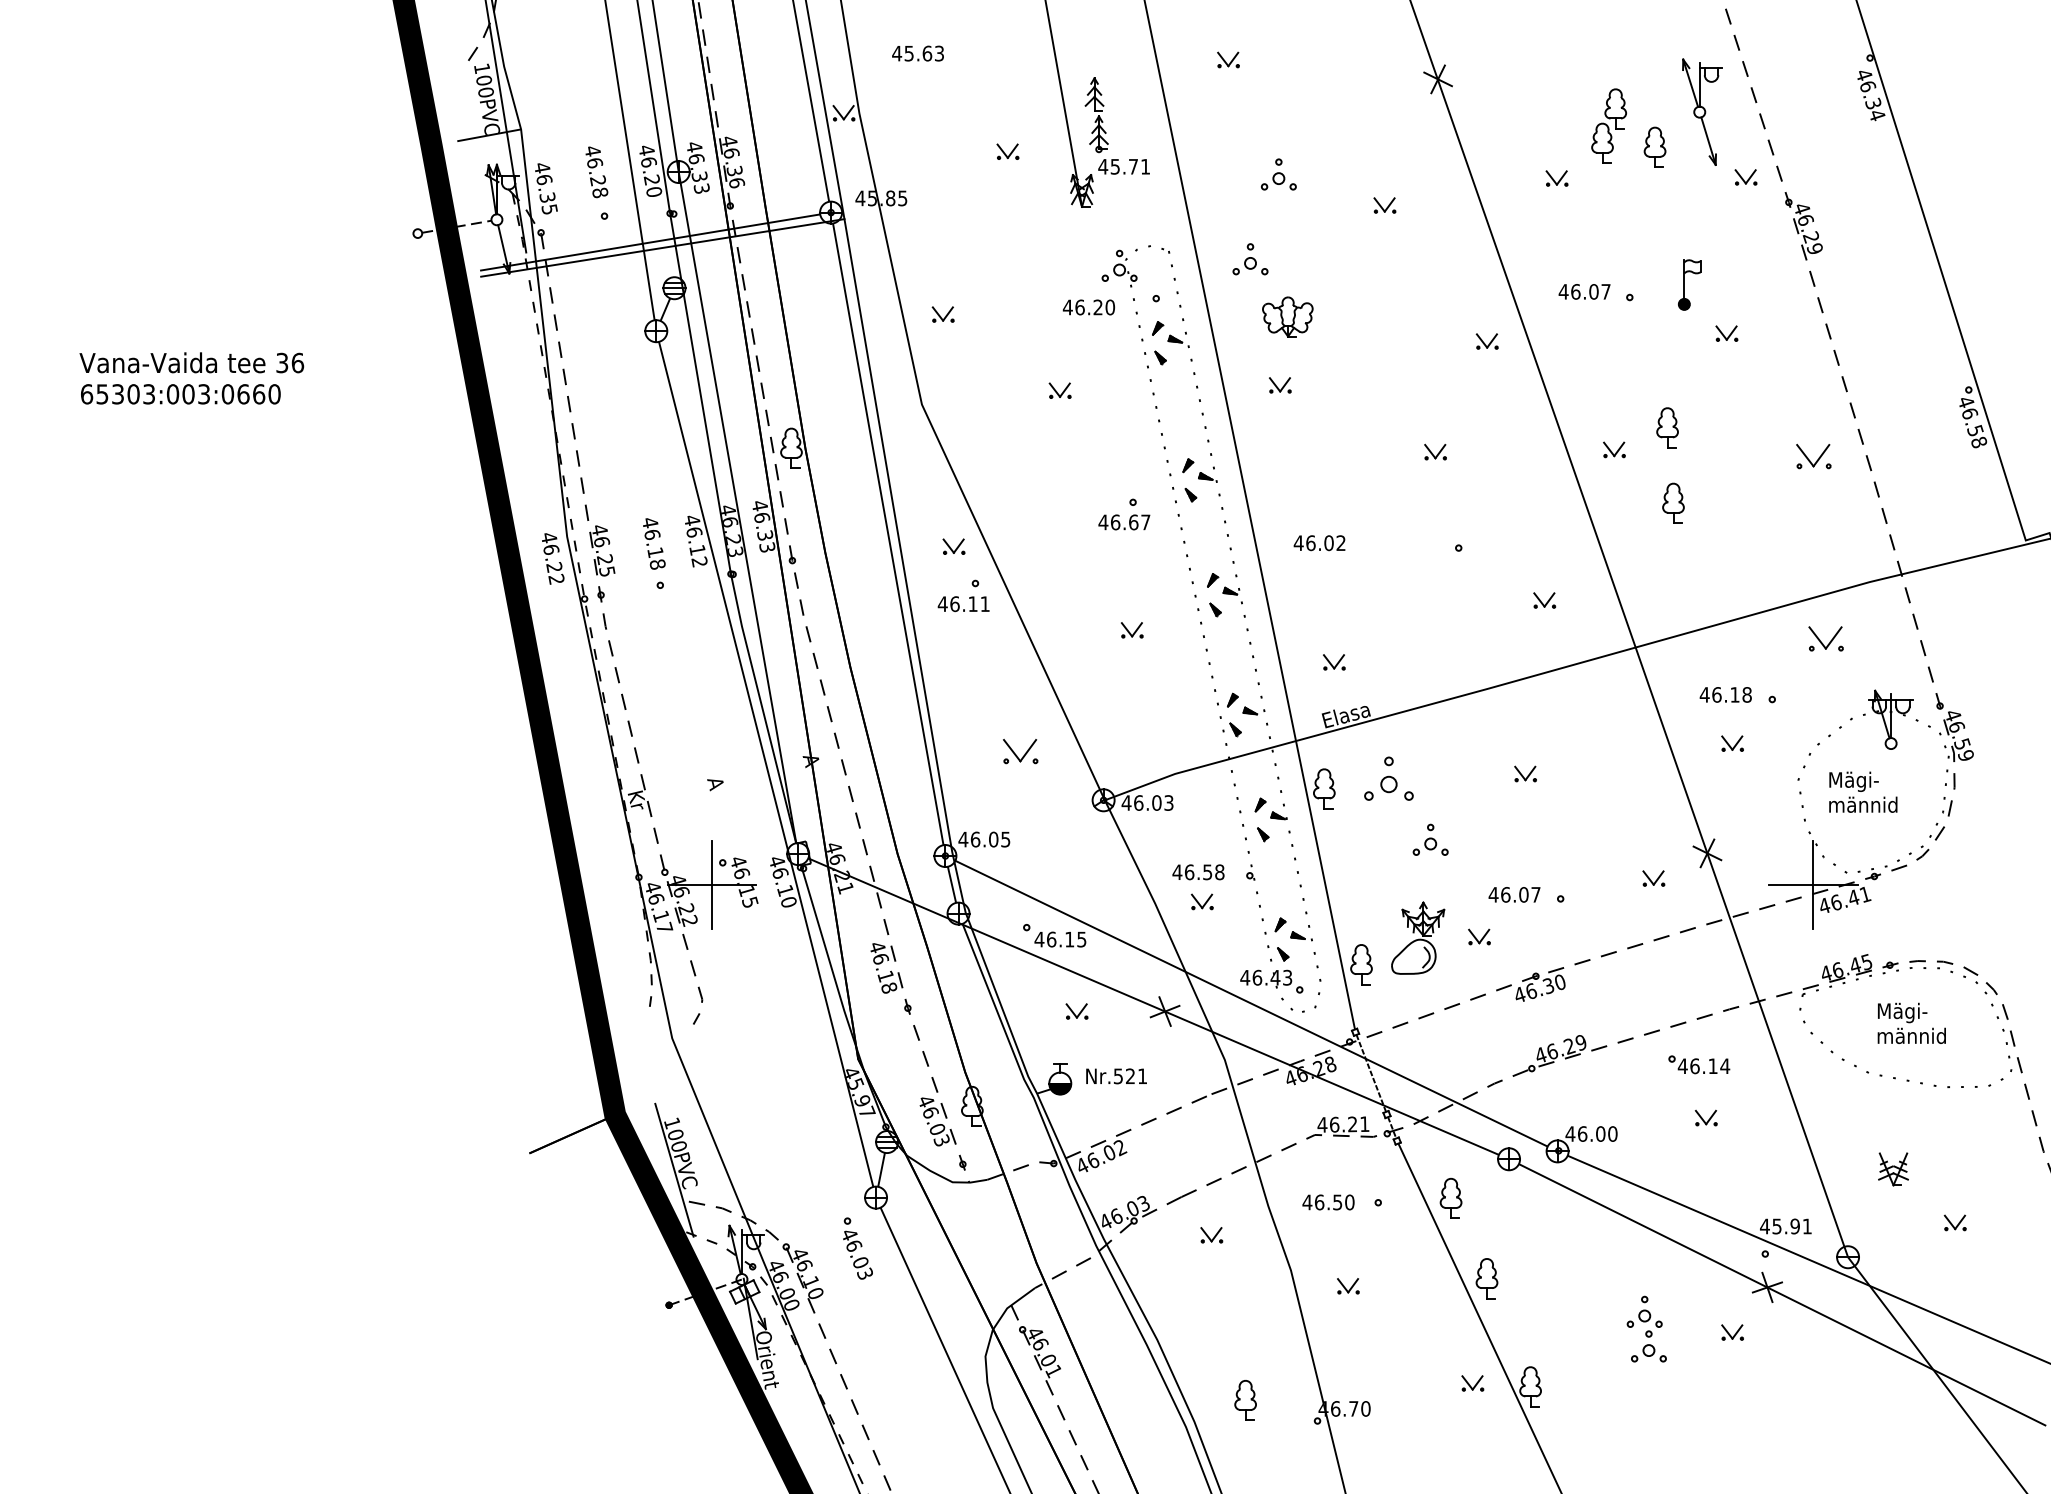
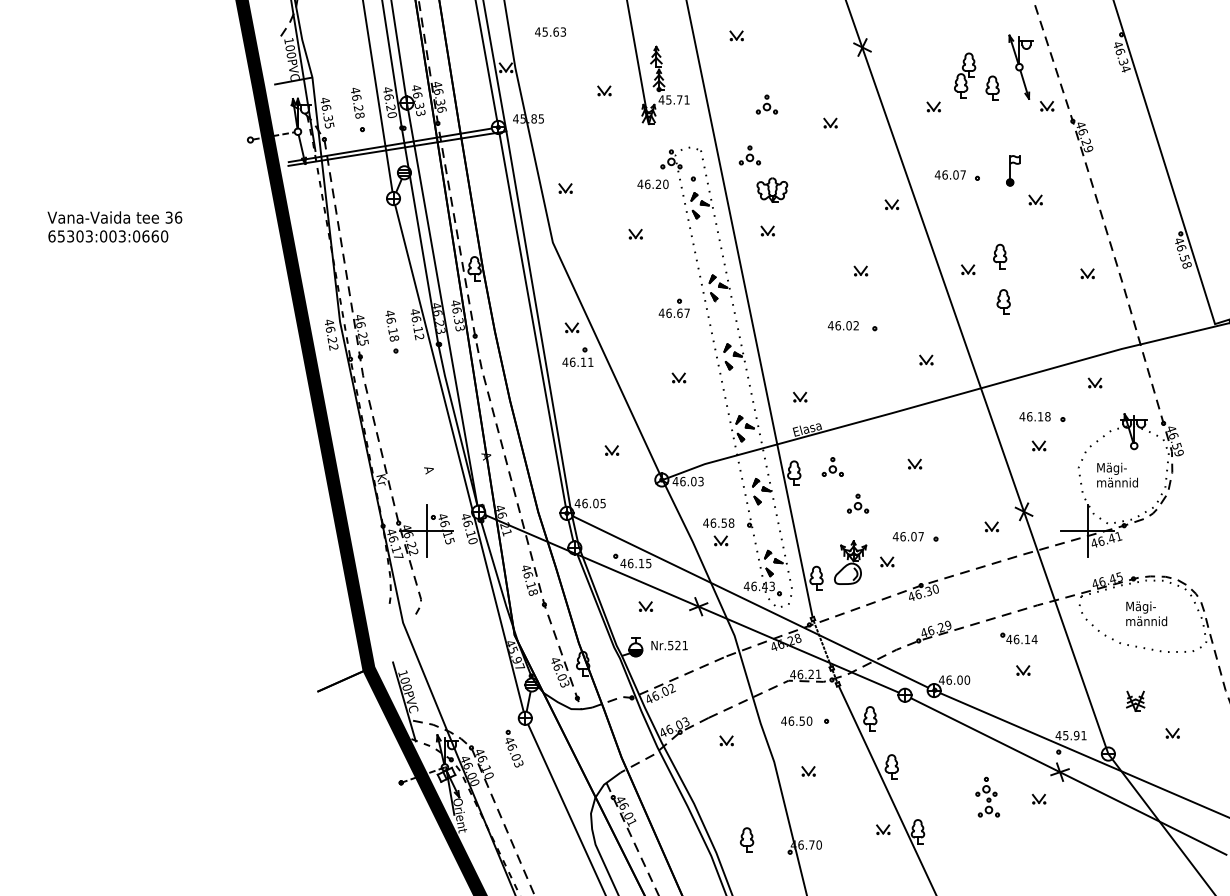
part: (1813, 456) -> (1087, 273), size x0.62
text: (1319, 542) -> (843, 325), moved
part: (1824, 637) -> (1094, 382), size x0.62
part: (1019, 751) -> (611, 450), size x0.62
part: (1388, 777) -> (832, 466), size x0.71

